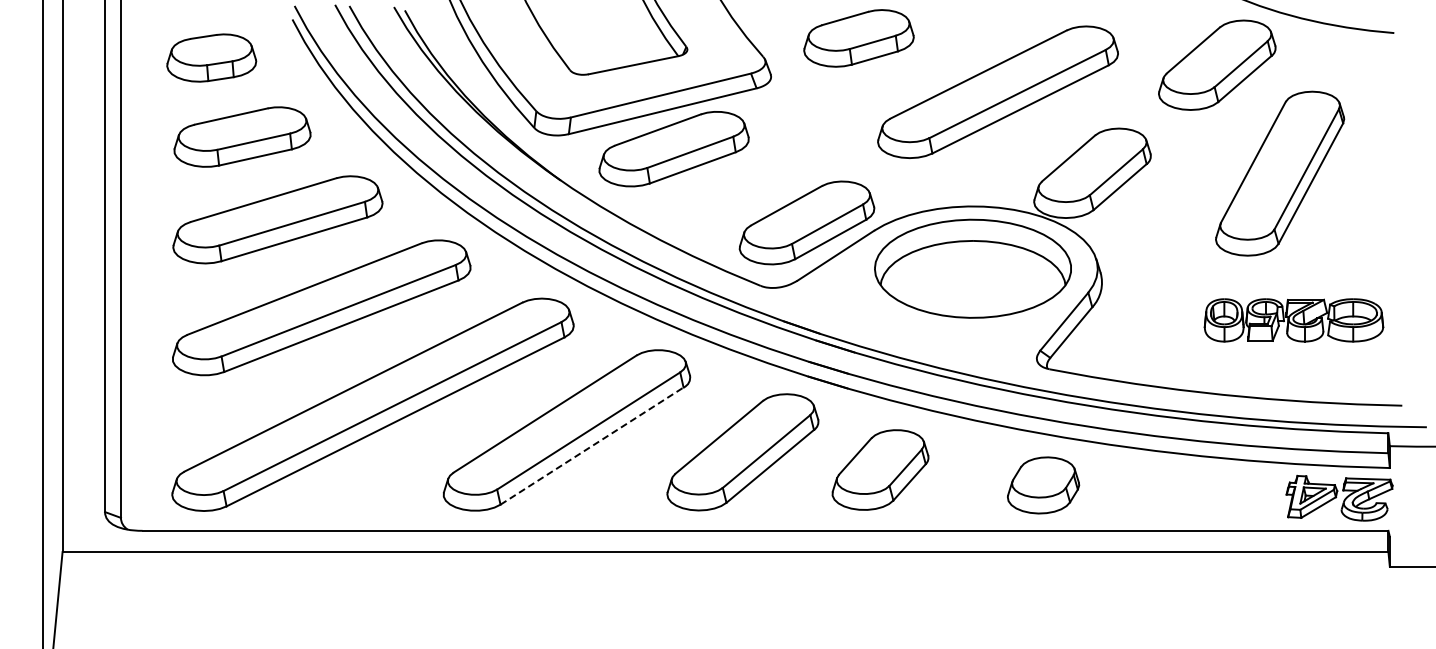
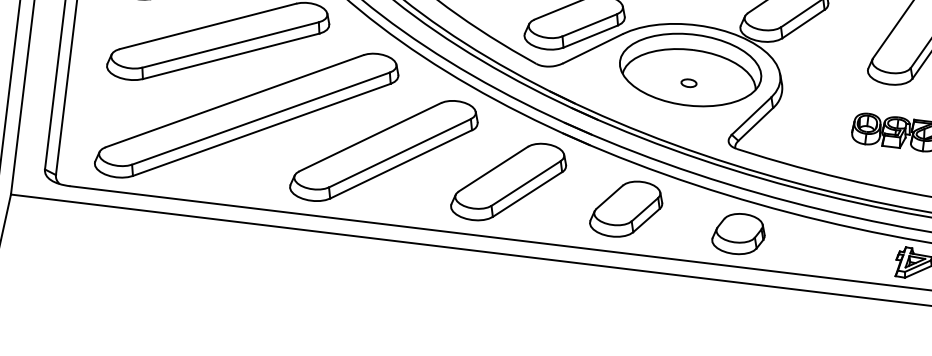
part: (972, 287) -> (688, 83), added
line: (592, 446) -> (401, 164), dashed -> solid
part: (880, 469) -> (626, 208), moved
part: (1043, 485) -> (738, 234), moved

